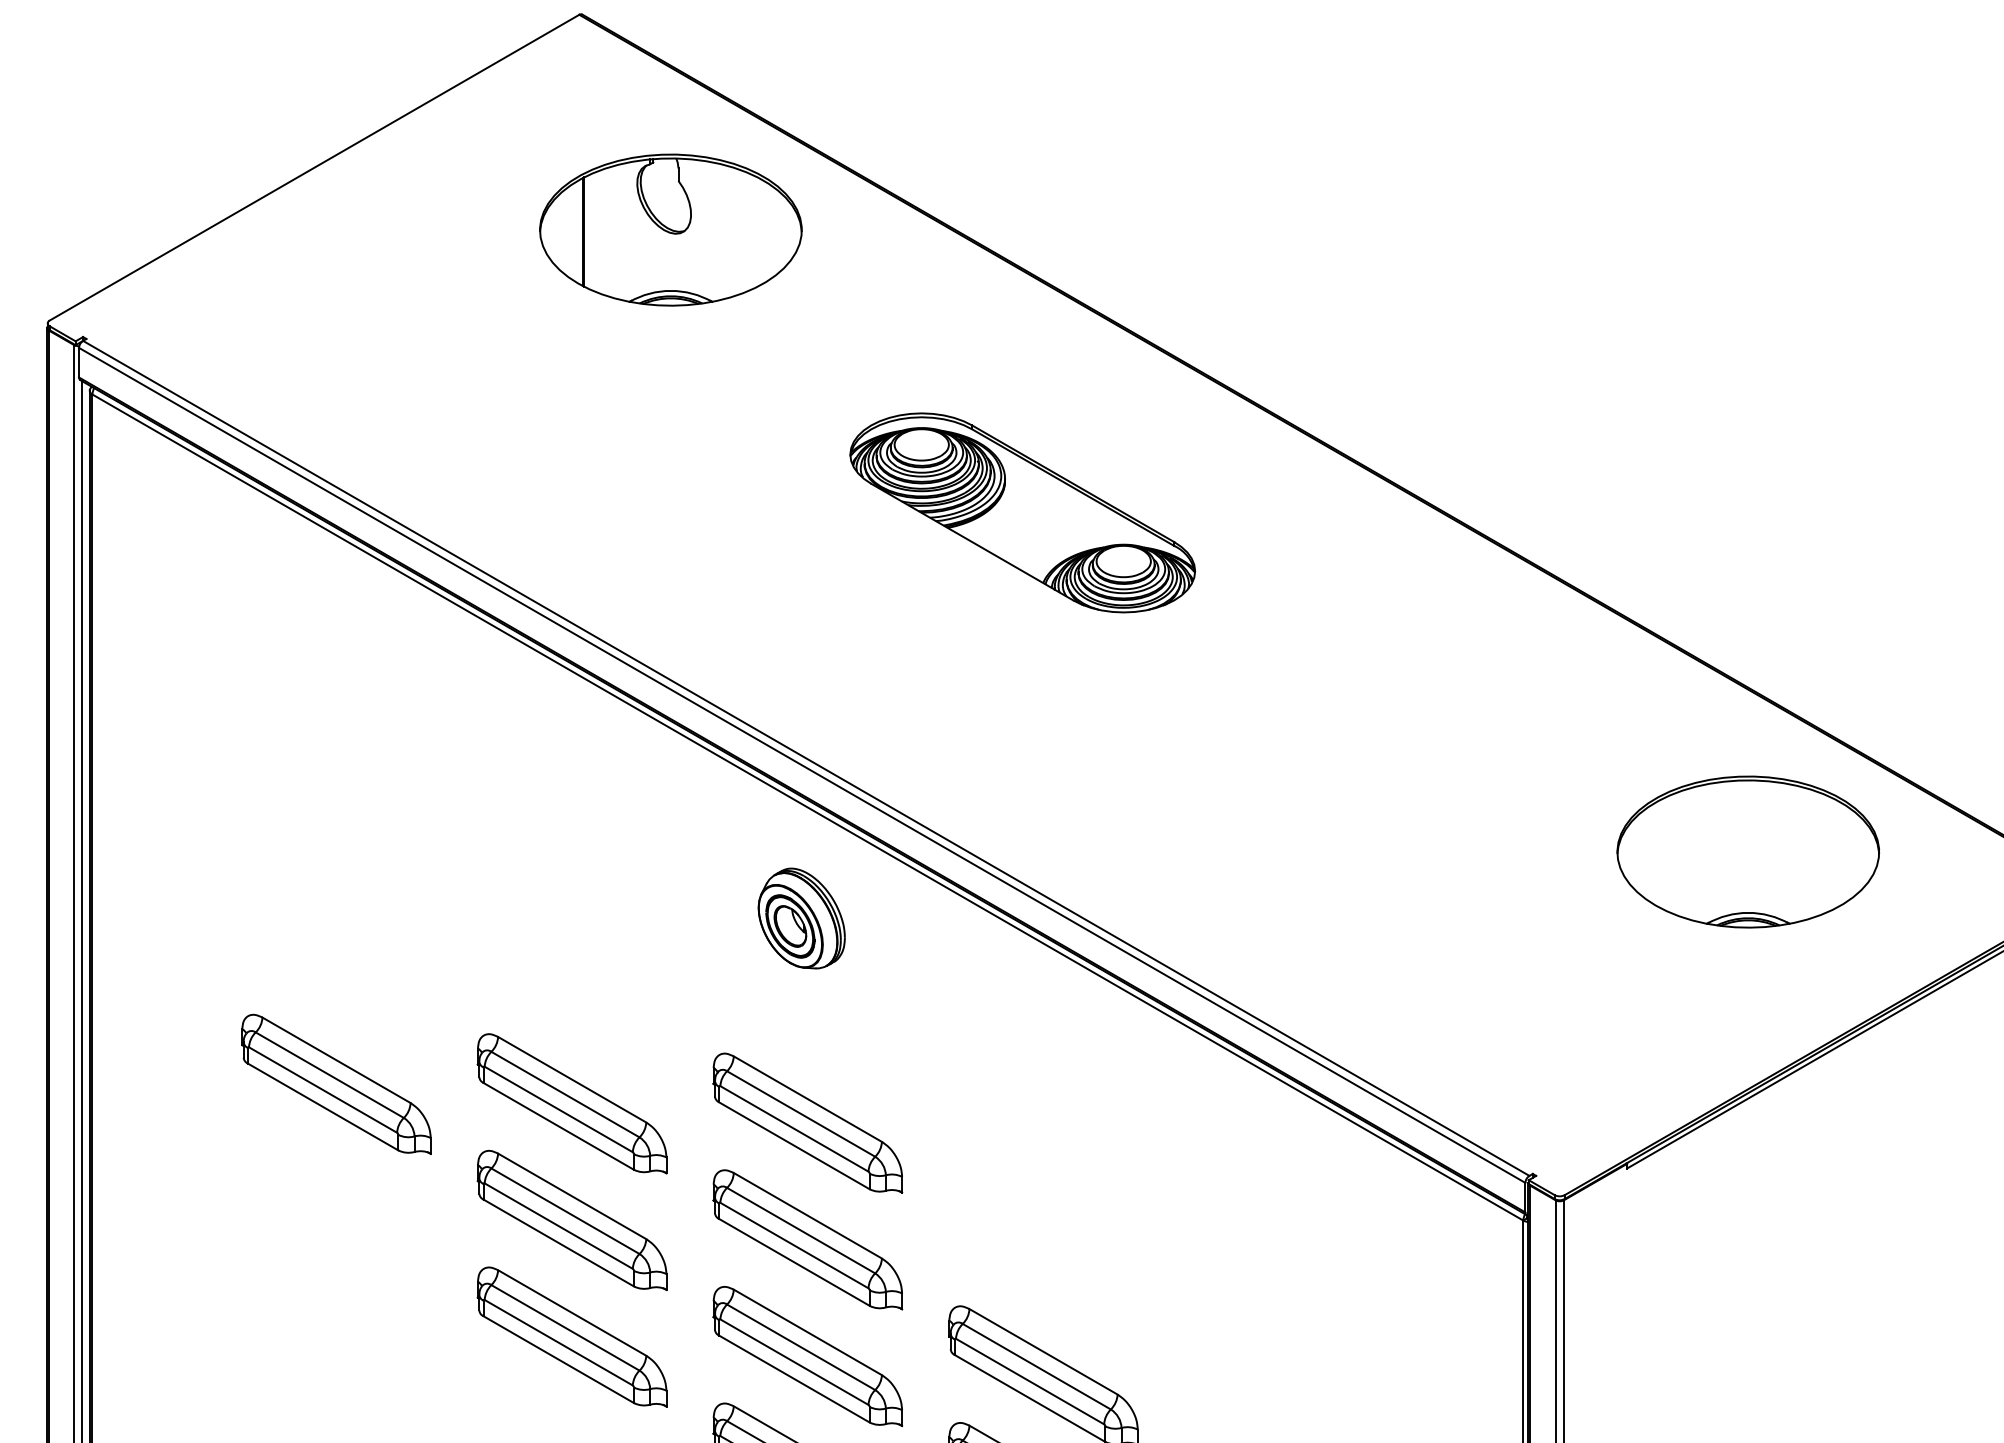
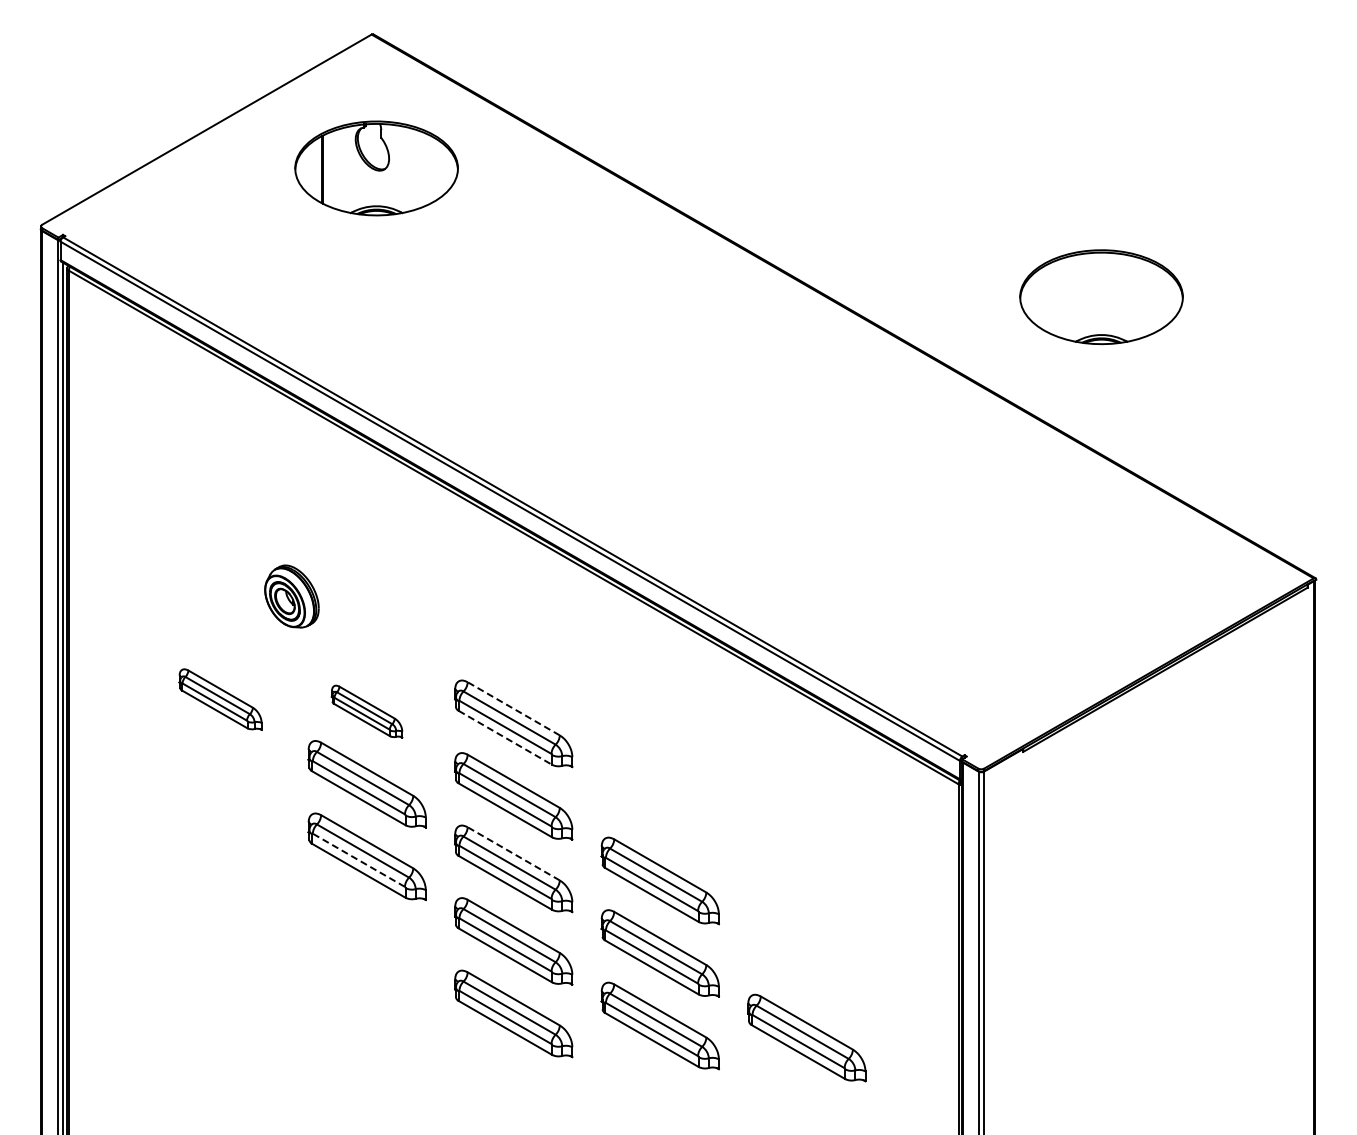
part: (670, 230) -> (376, 168), moved
part: (1022, 513) -> (647, 344), removed
part: (1748, 852) -> (1101, 297), moved
part: (800, 918) -> (291, 596), moved
part: (336, 1084) -> (220, 699), size x0.7
line: (807, 1098) -> (513, 708), solid -> dashed
part: (571, 1103) -> (366, 711), size x0.6
line: (794, 1146) -> (505, 738), solid -> dashed
line: (807, 1331) -> (513, 853), solid -> dashed
line: (558, 1343) -> (358, 860), solid -> dashed

